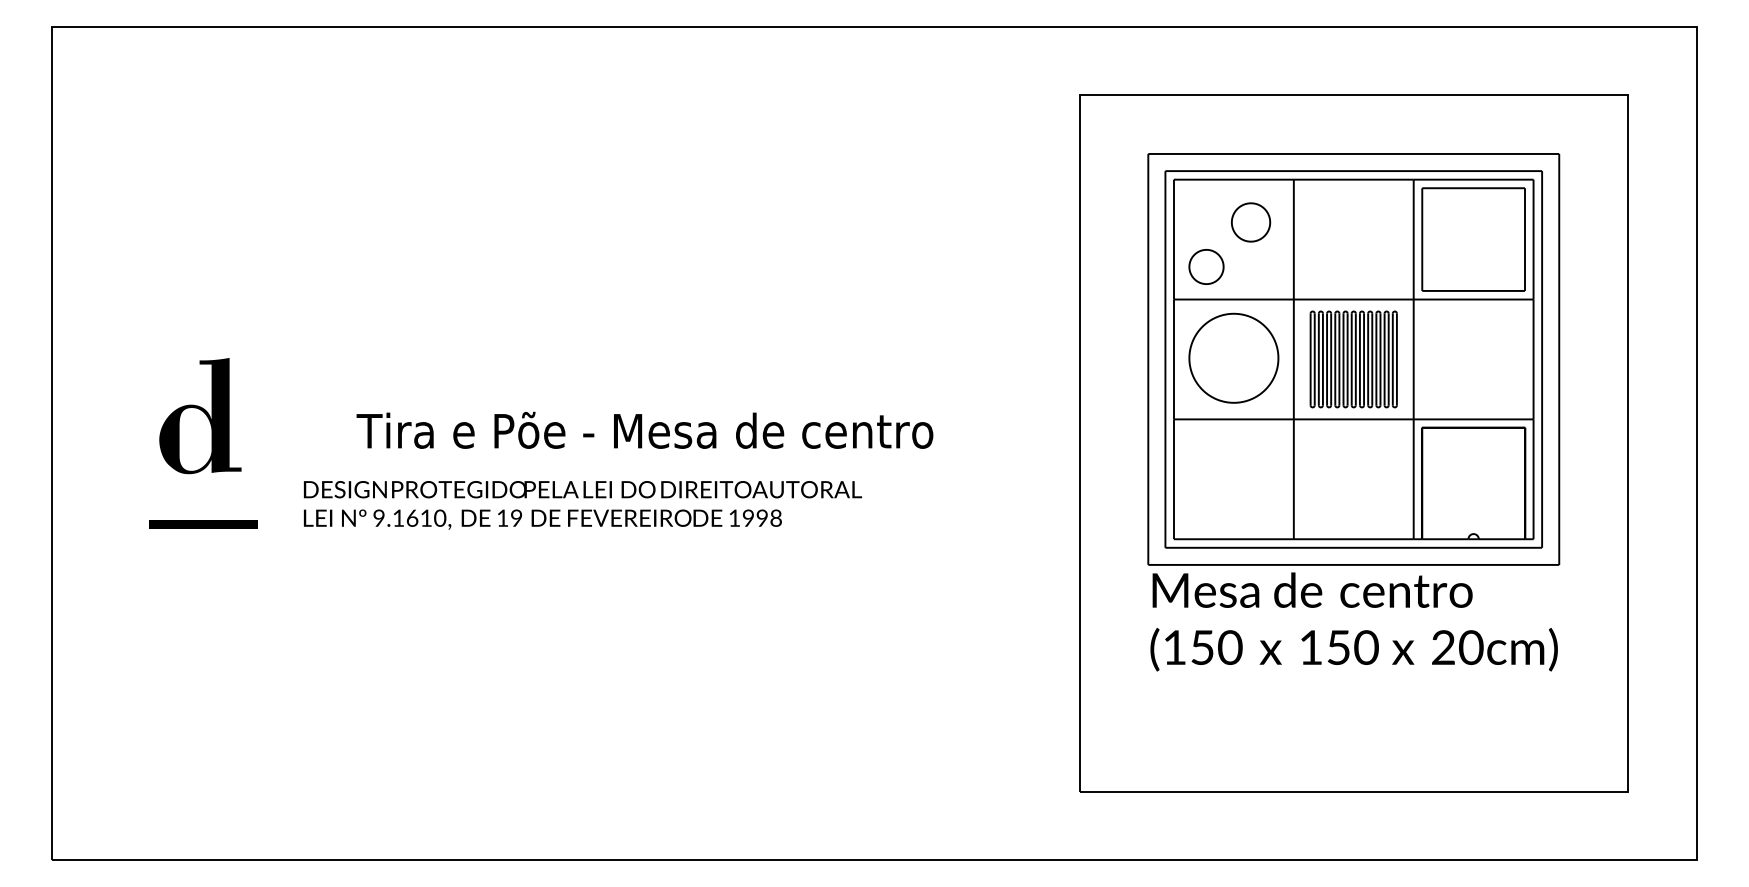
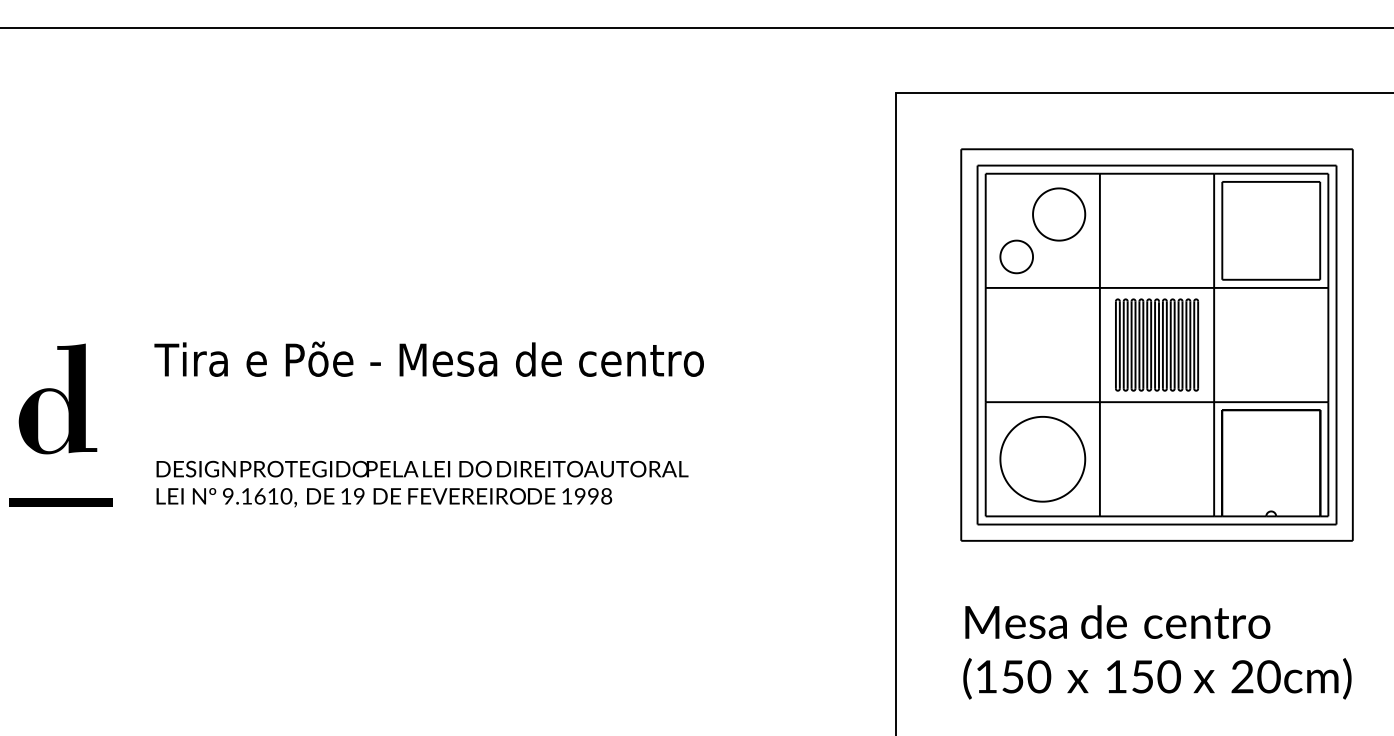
part: (1250, 222) -> (1058, 214), size x1.43
part: (1233, 357) -> (1042, 458), moved
text: (644, 429) -> (428, 358), moved
text: (1353, 621) -> (1156, 651), moved

